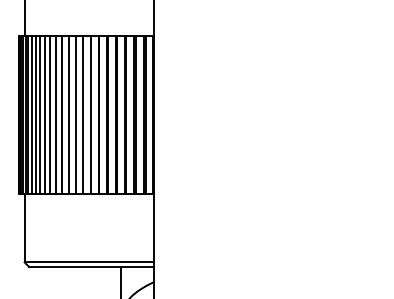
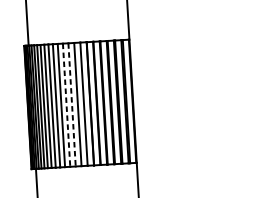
line: (68, 115) -> (66, 105), solid -> dashed
line: (75, 115) -> (71, 105), solid -> dashed

